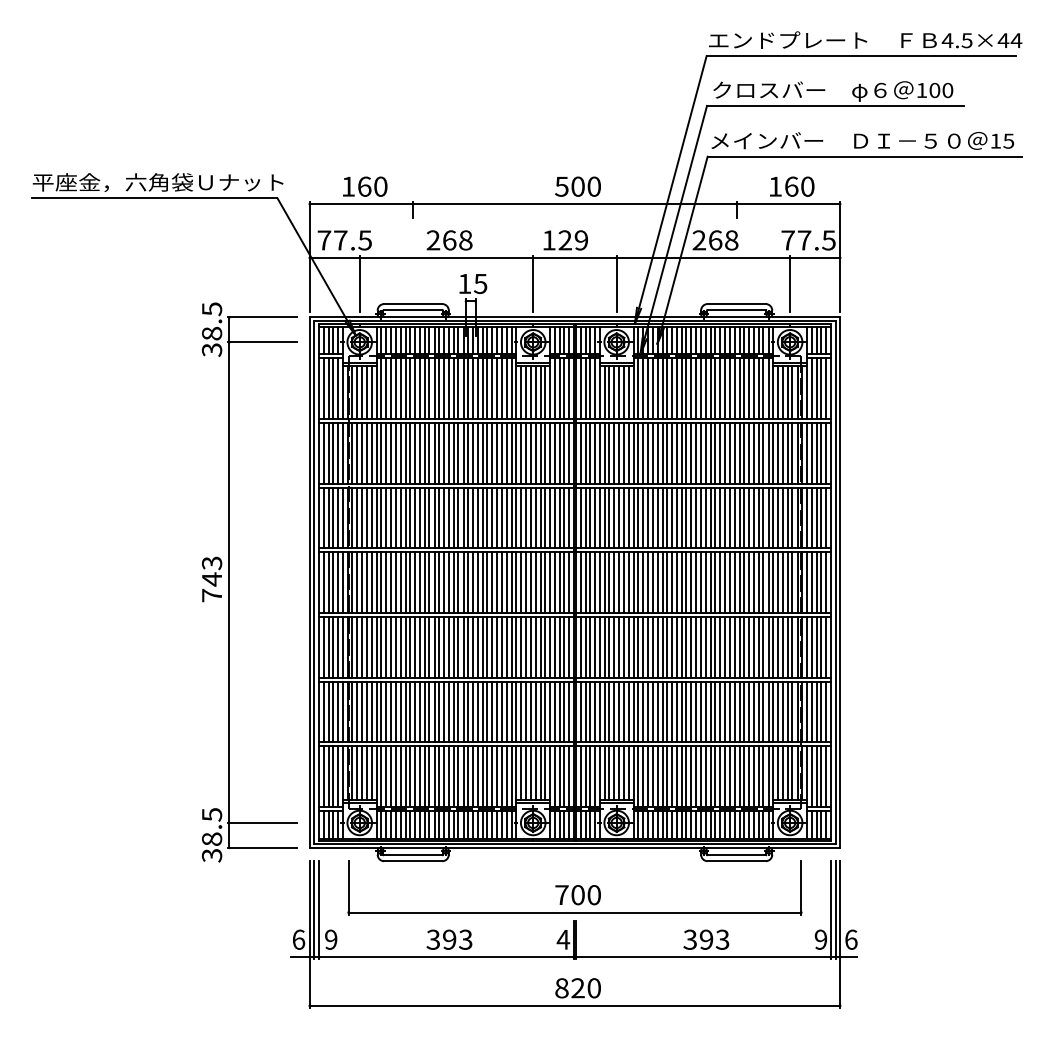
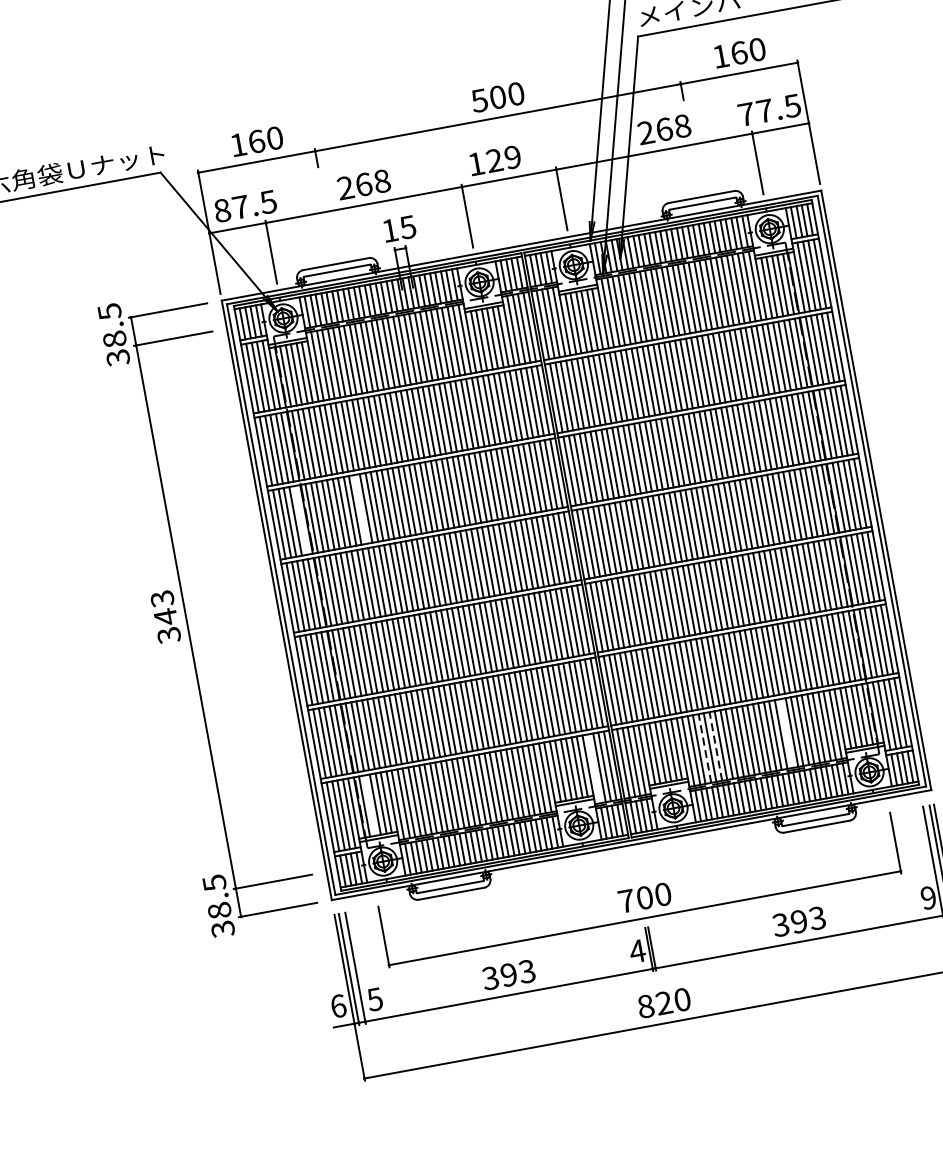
text: (324, 240) -> (222, 210), 77.5 -> 87.5
line: (342, 517) -> (300, 519), removed
line: (396, 517) -> (361, 508), removed
text: (211, 595) -> (168, 635), 743 -> 343
line: (357, 772) -> (370, 805), removed
line: (554, 776) -> (593, 768), removed
line: (652, 776) -> (704, 748), solid -> dashed
line: (662, 776) -> (715, 746), solid -> dashed
line: (724, 776) -> (785, 733), removed
text: (330, 939) -> (374, 999), 9 -> 5

